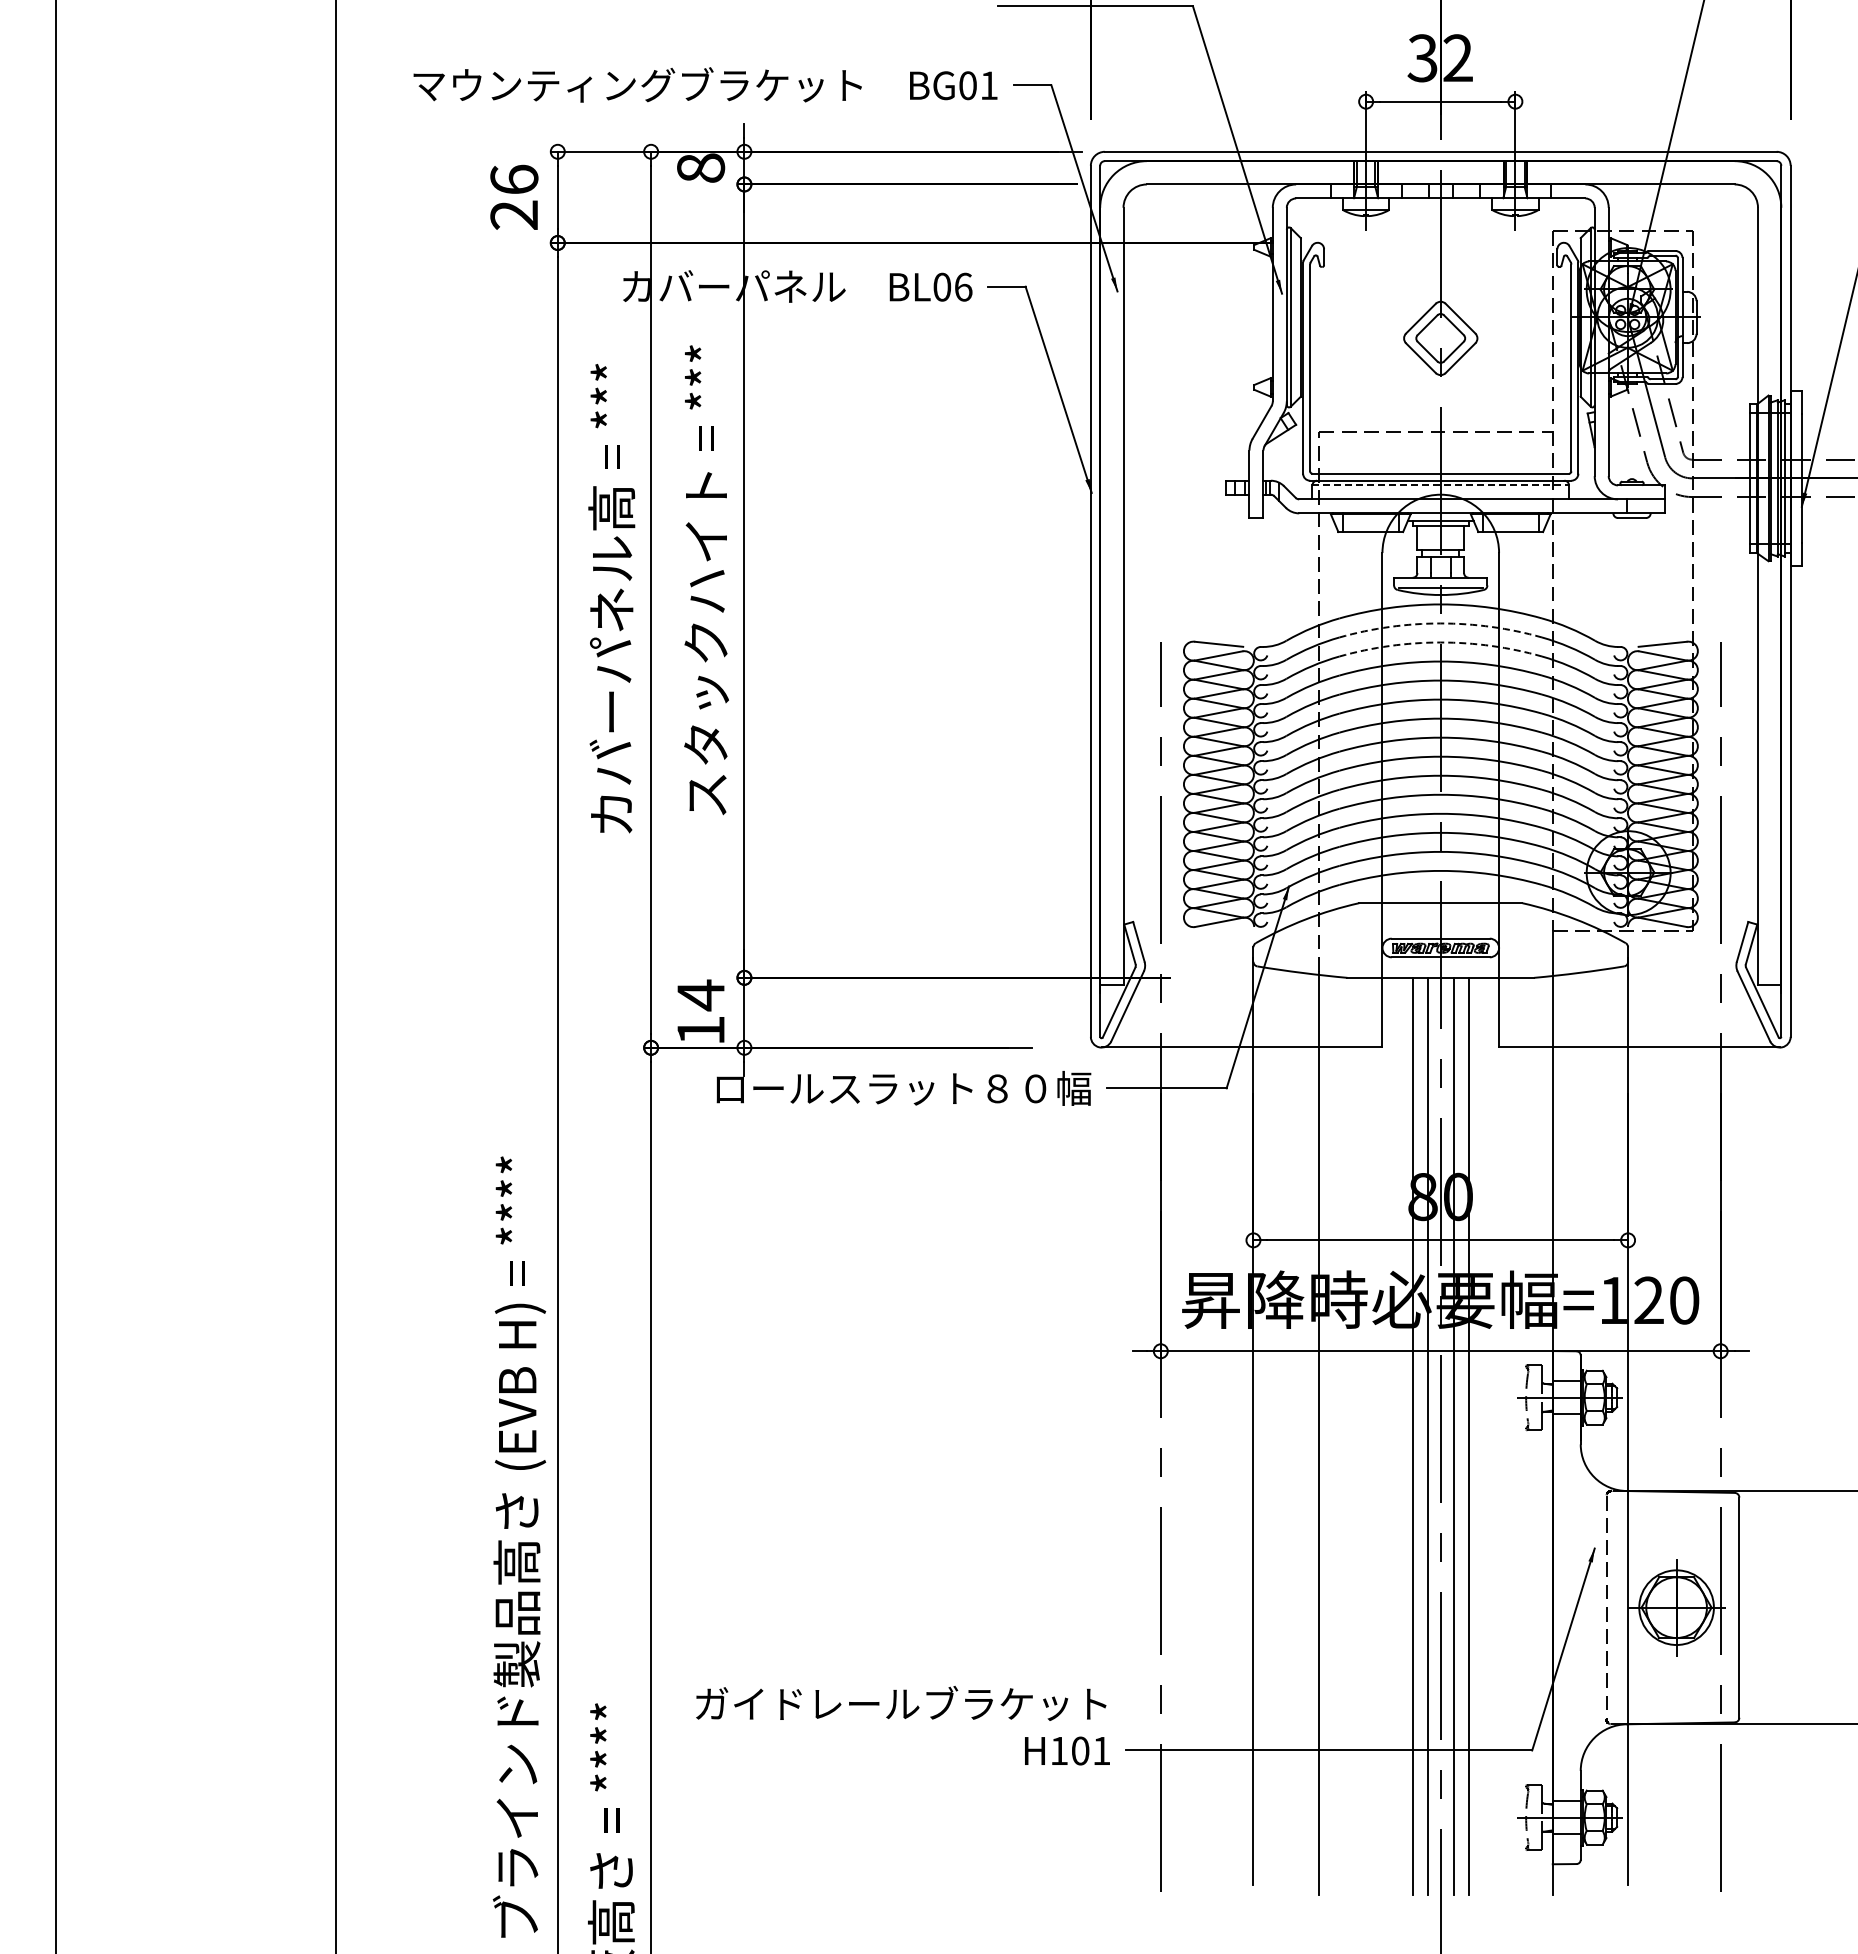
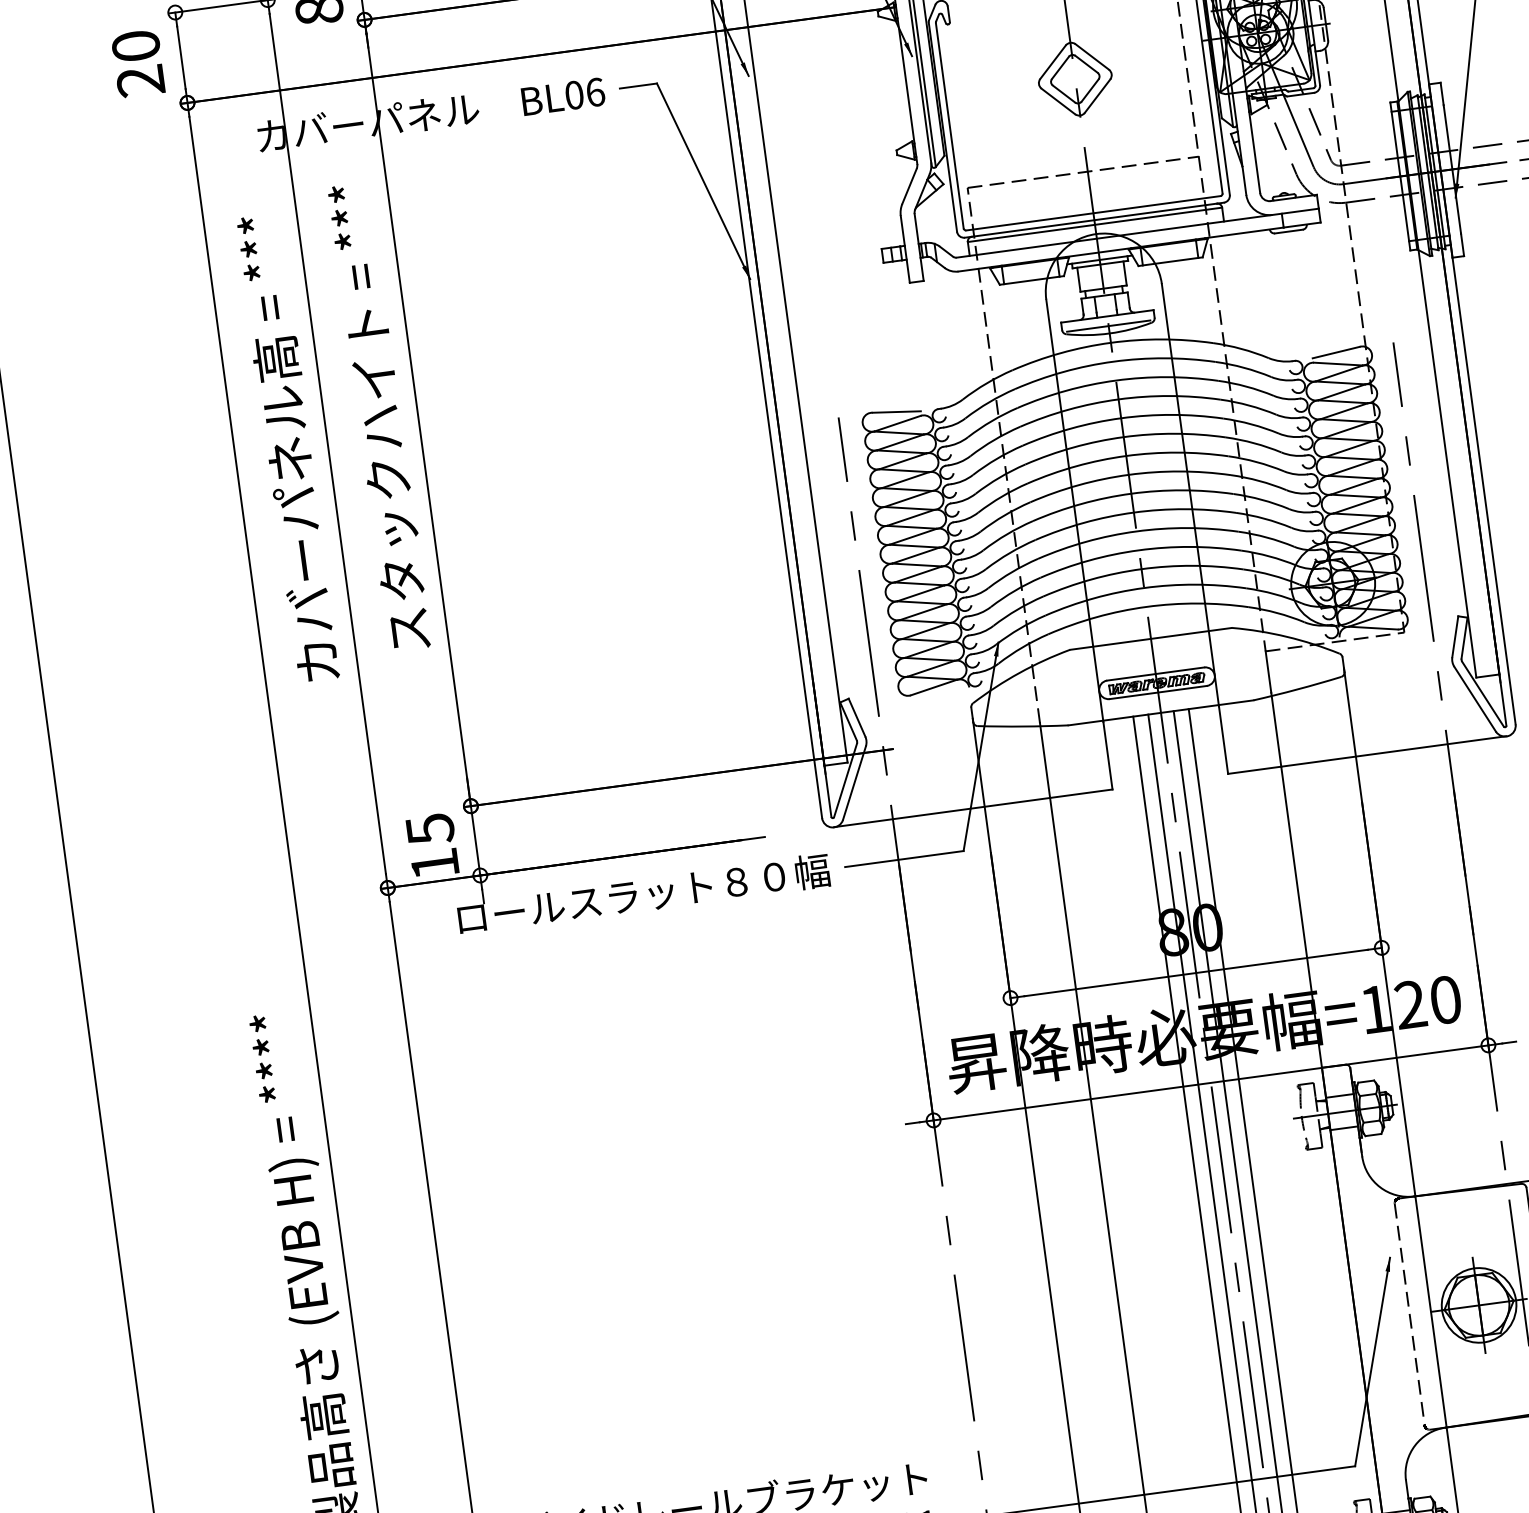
text: (514, 179) -> (136, 45), 26 -> 20
line: (1441, 485) -> (1095, 224), dashed -> solid
arc: (1440, 623) -> (1113, 361), dashed -> solid
arc: (1440, 642) -> (1115, 380), dashed -> solid
text: (701, 995) -> (430, 829), 14 -> 15

